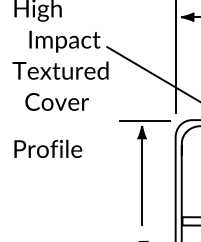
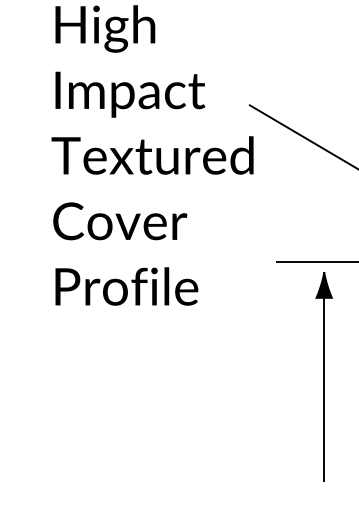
text: (64, 41) -> (129, 94), moved
text: (56, 101) -> (118, 220), moved
text: (48, 148) -> (127, 285), moved

